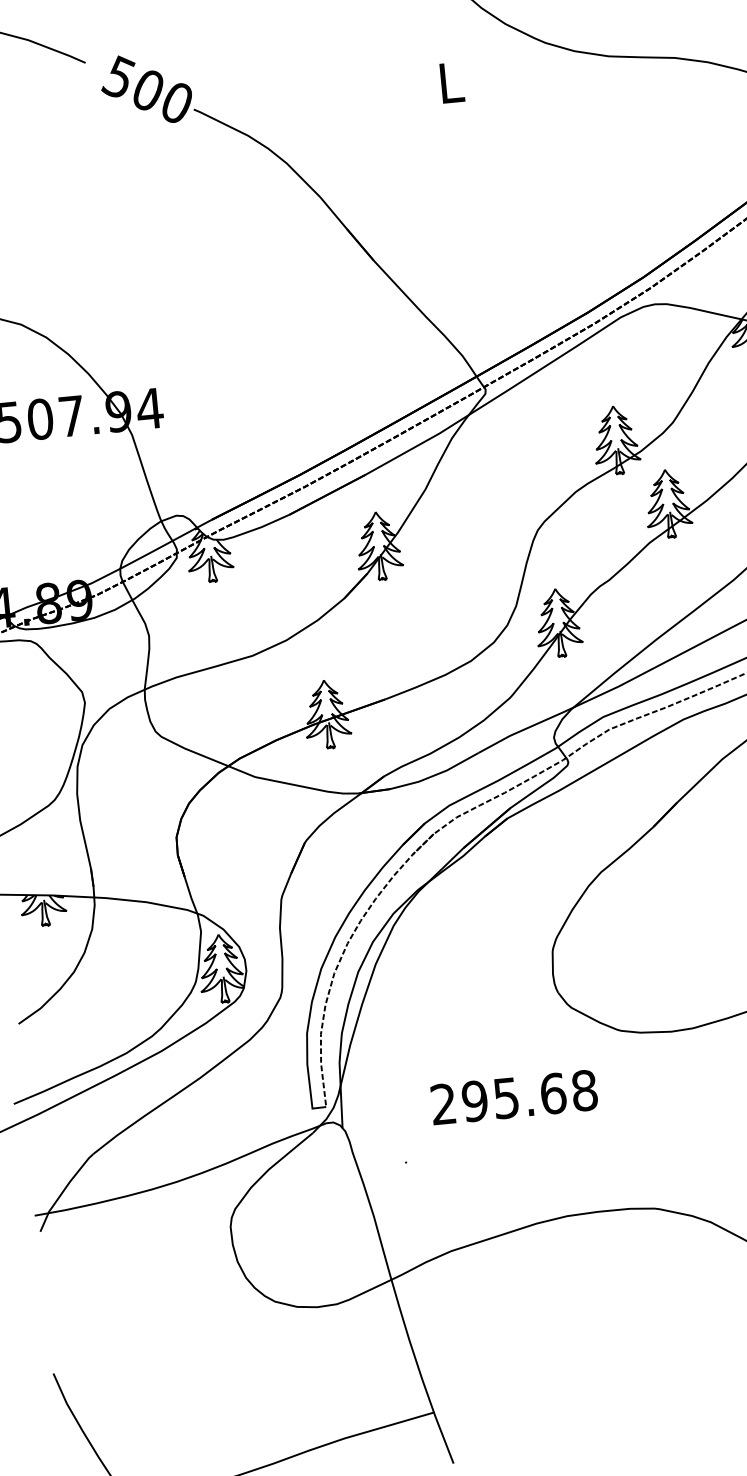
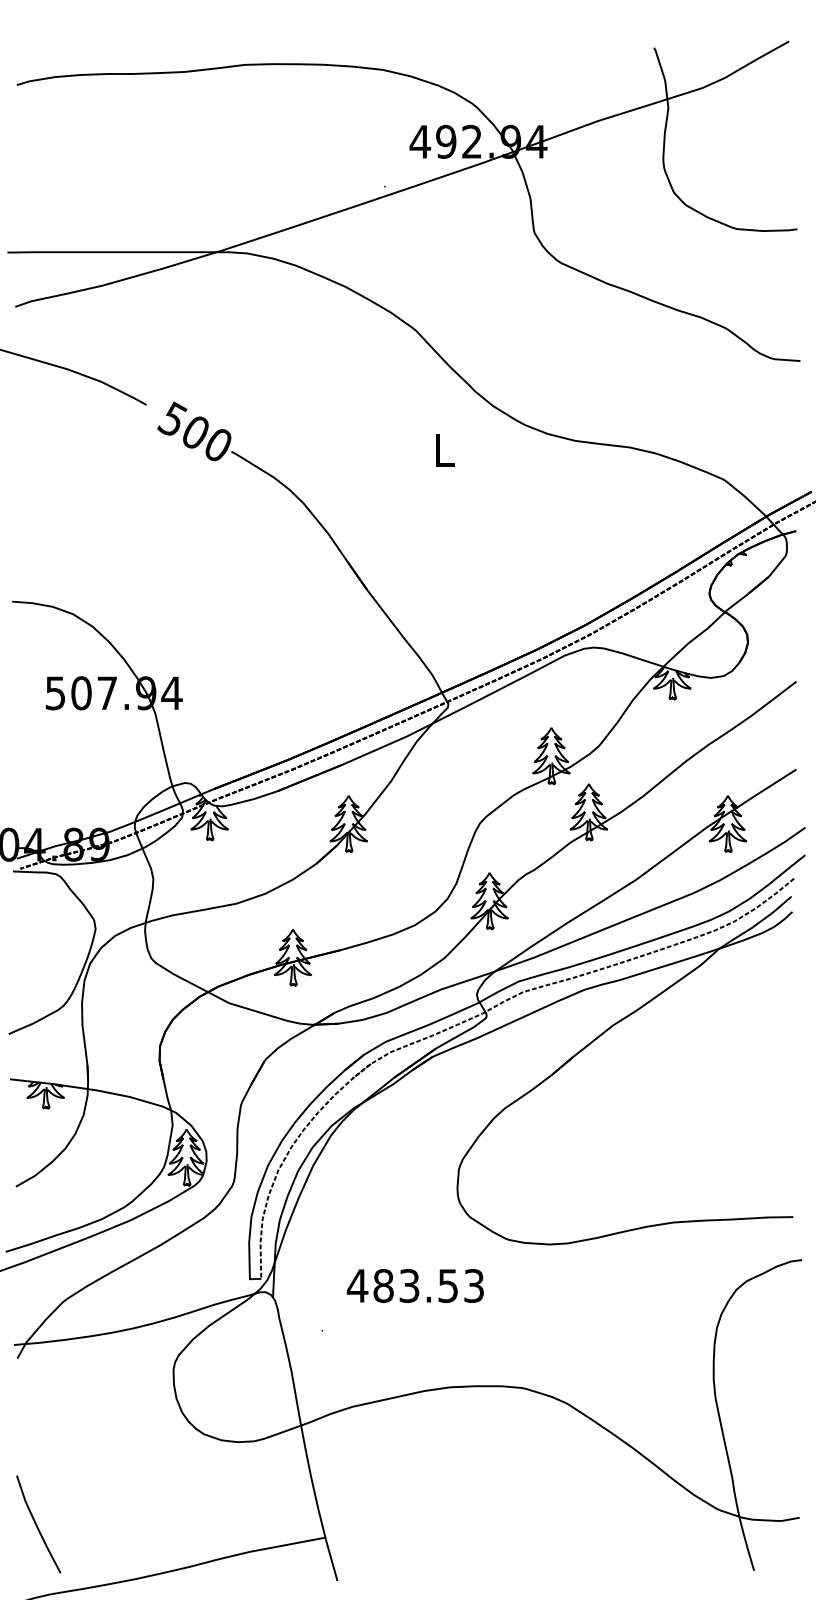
text: (513, 1098) -> (415, 1286), 295.68 -> 483.53

